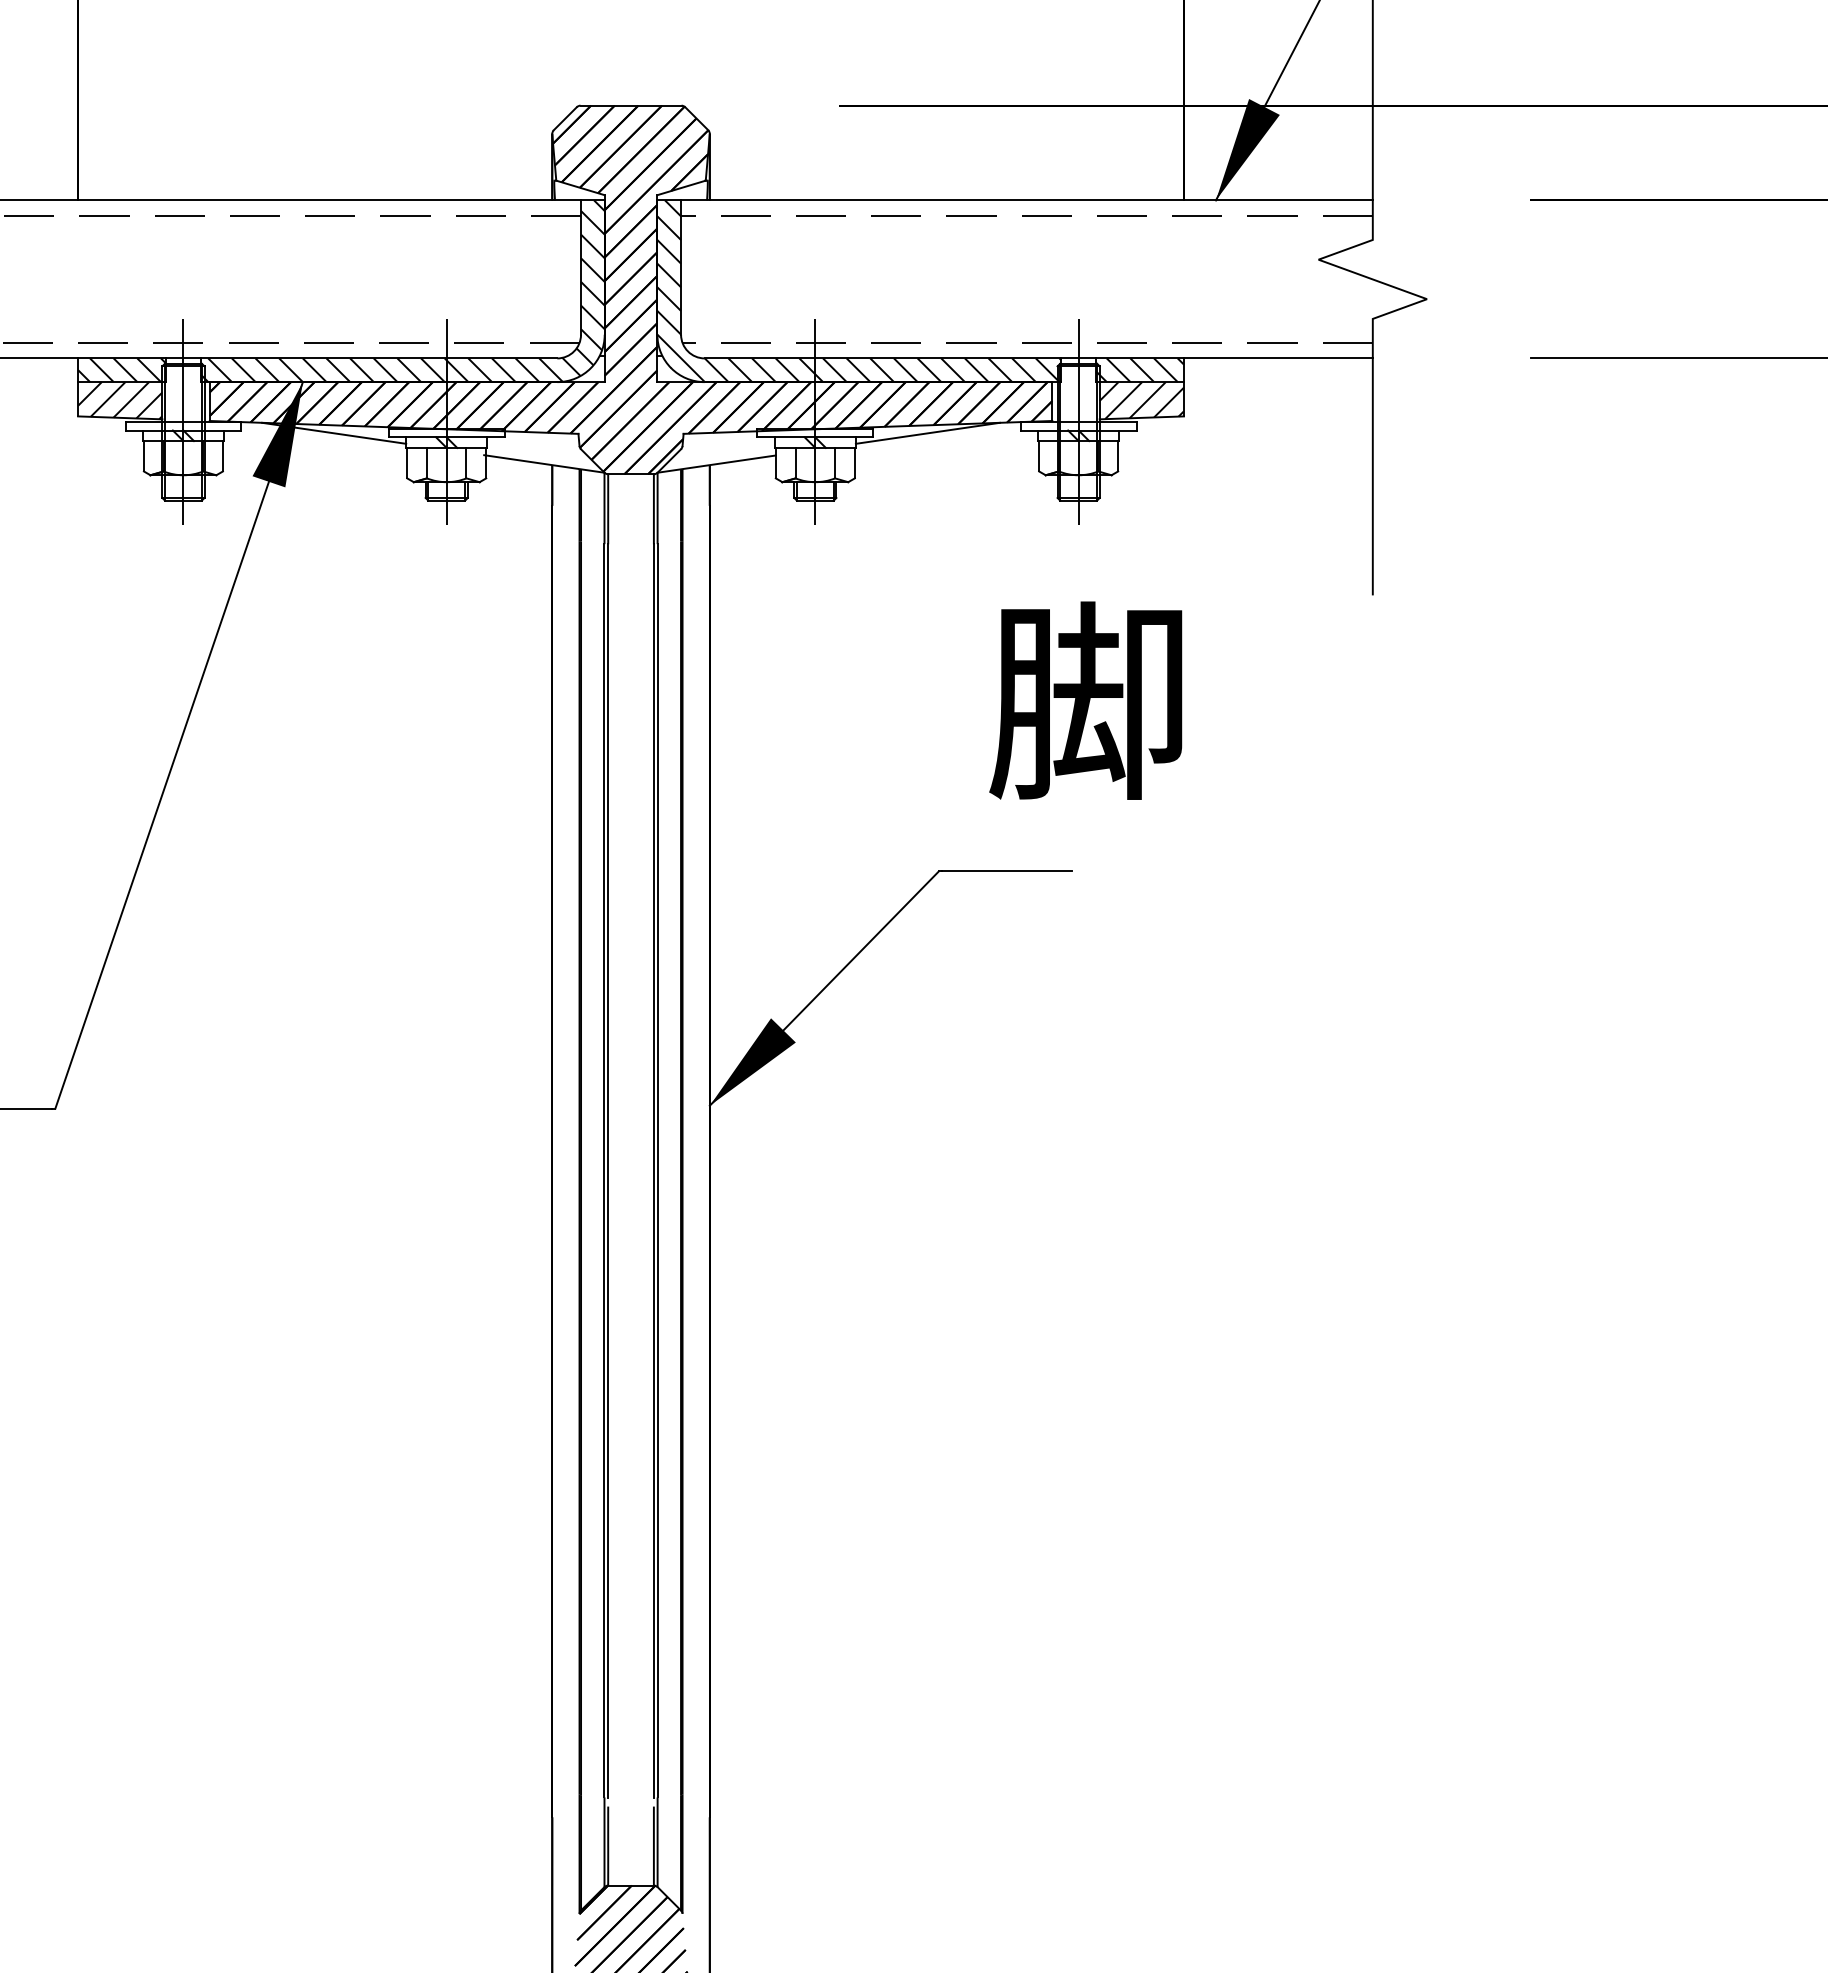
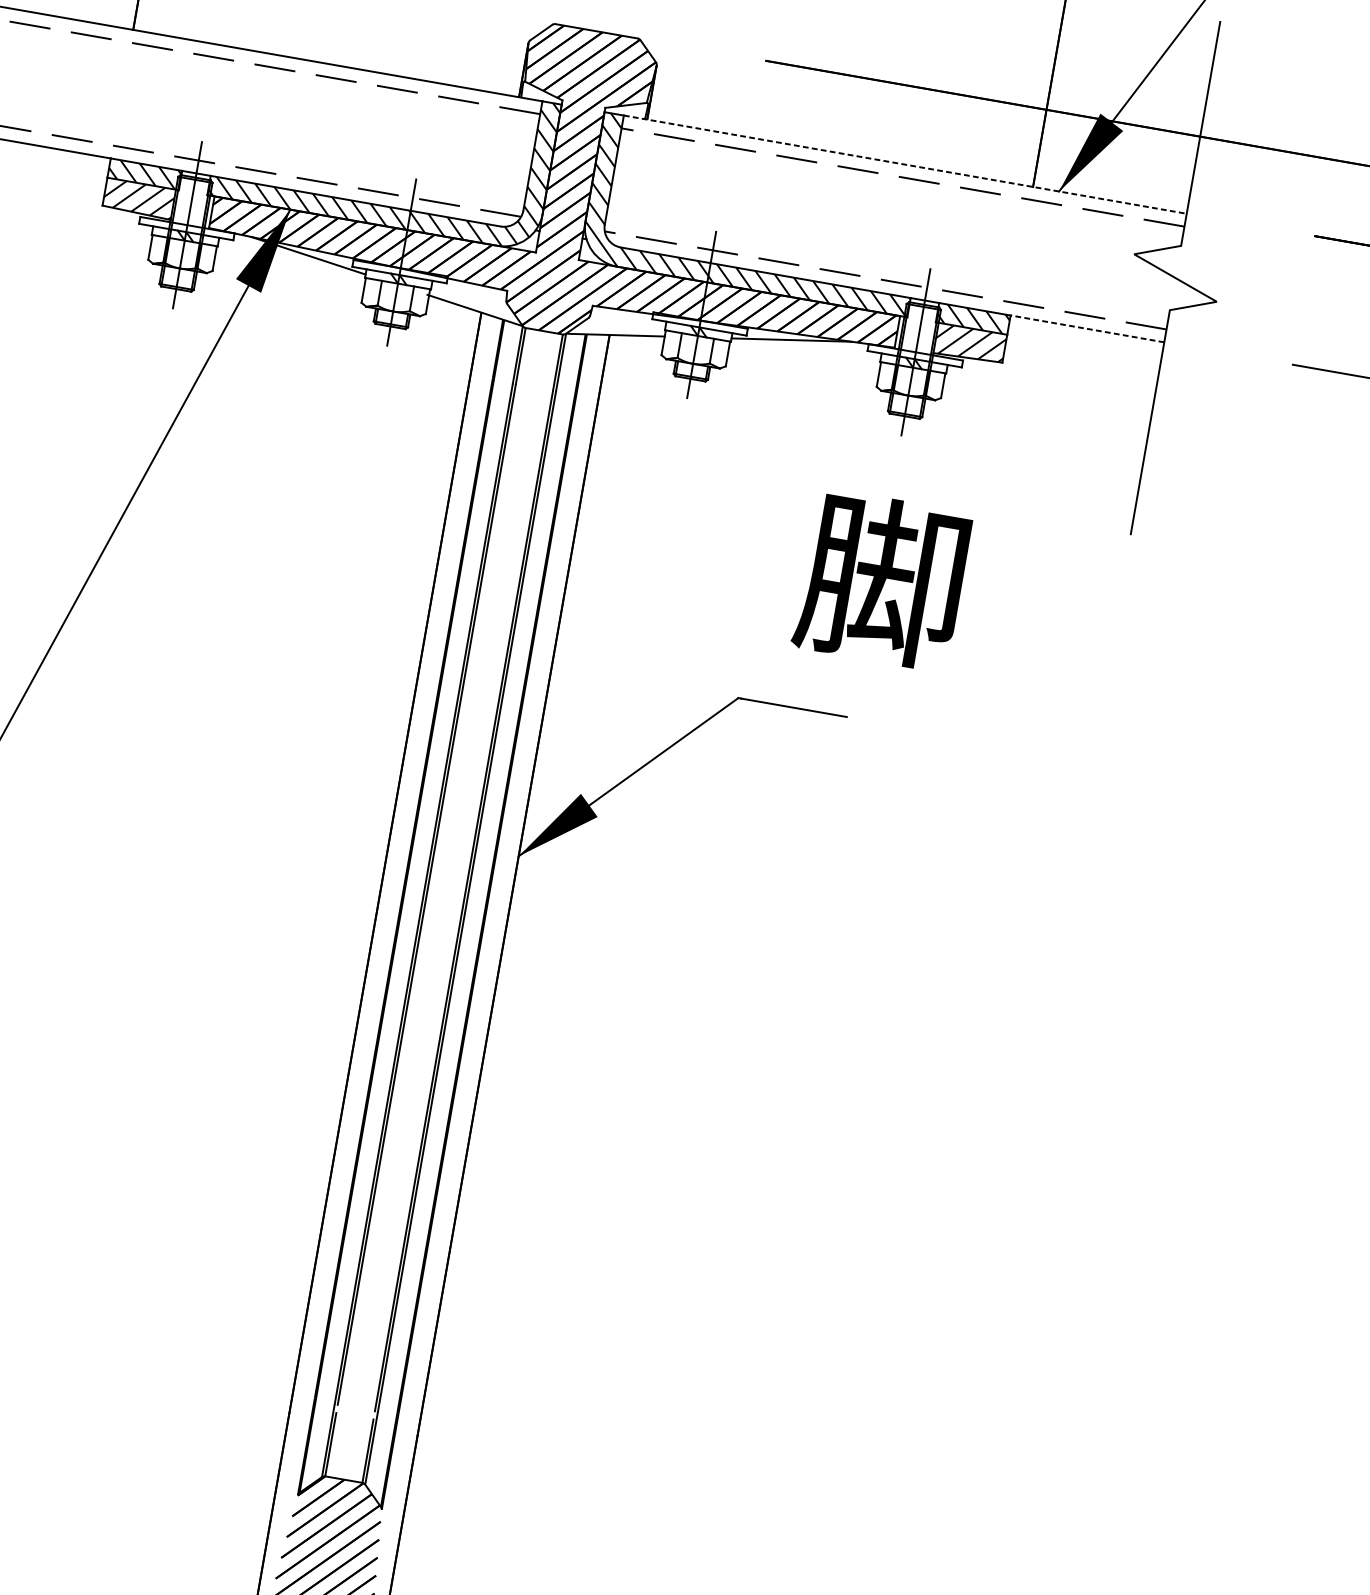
line: (1026, 200) -> (904, 164), solid -> dashed
line: (1277, 358) -> (1086, 328), solid -> dashed

